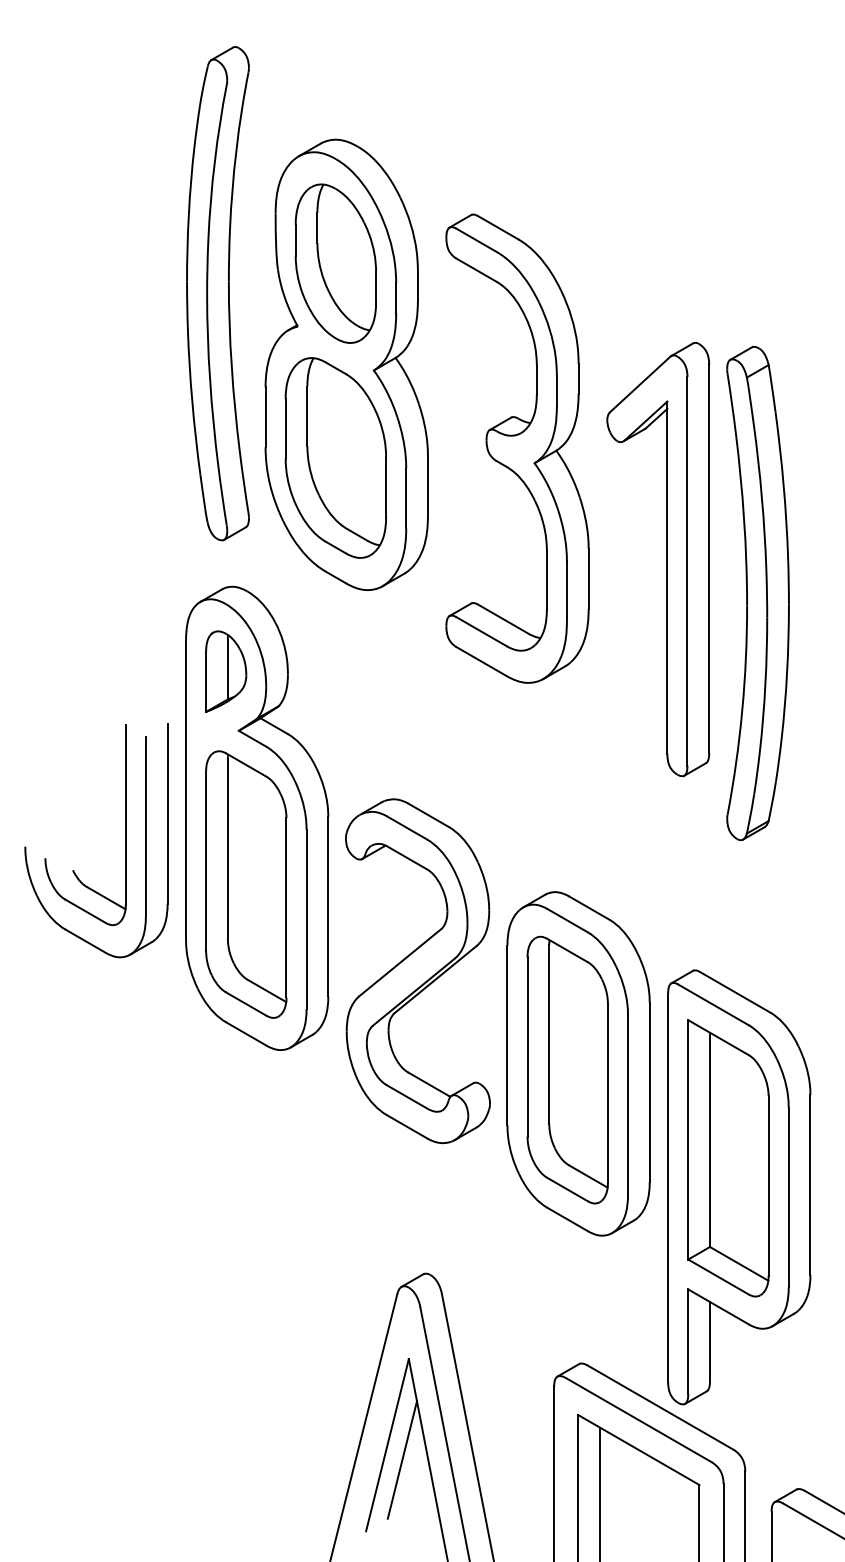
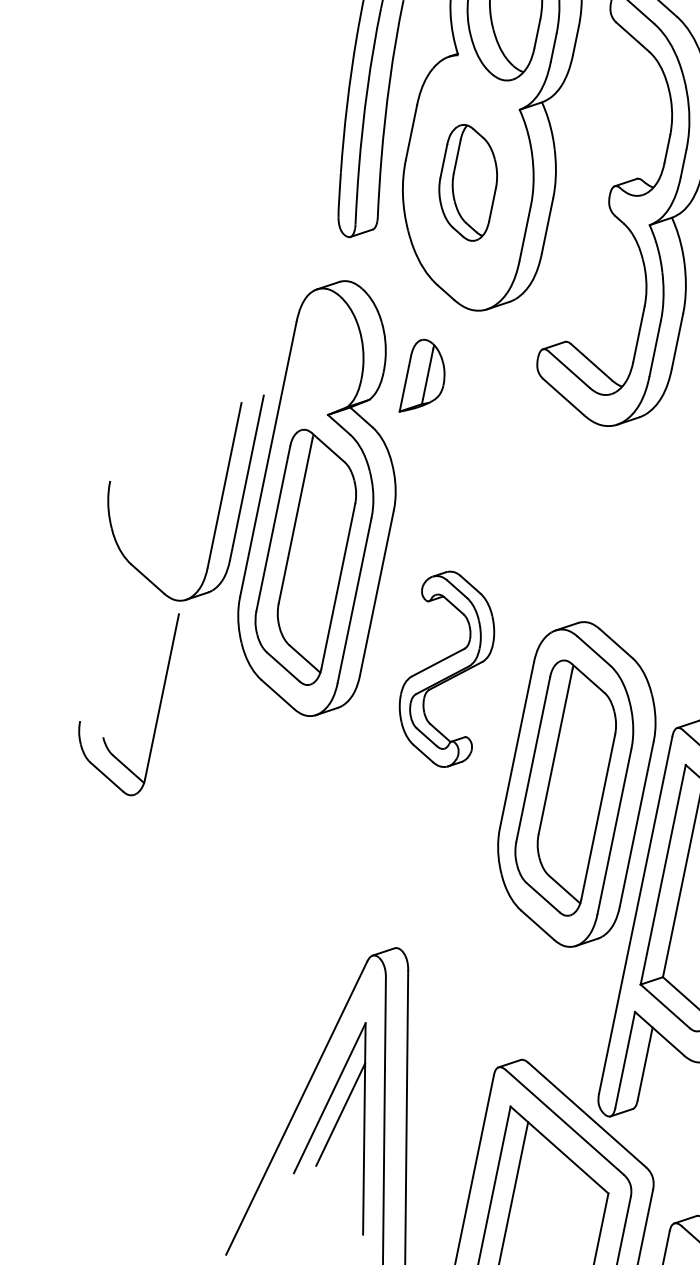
part: (335, 457) -> (468, 182), size x0.6
part: (226, 671) -> (425, 378), moved
part: (125, 825) -> (159, 706), moved
part: (417, 971) -> (446, 669), size x0.6

